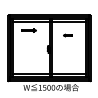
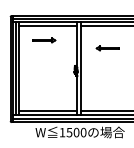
part: (67, 35) -> (106, 48), size x1.67

